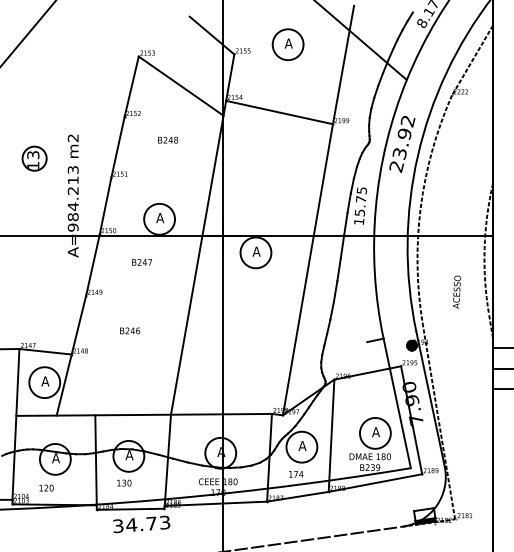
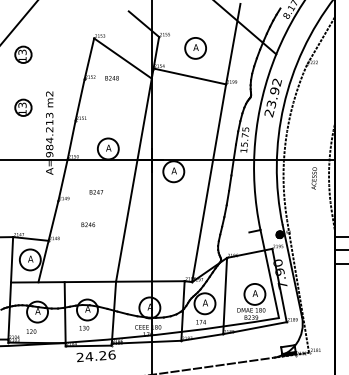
part: (287, 44) -> (195, 48), moved
part: (34, 80) -> (23, 54), added
text: (167, 140) -> (111, 78), moved
text: (142, 262) -> (96, 192), moved
text: (455, 292) -> (313, 178), moved
text: (140, 524) -> (95, 356), 34.73 -> 24.26

